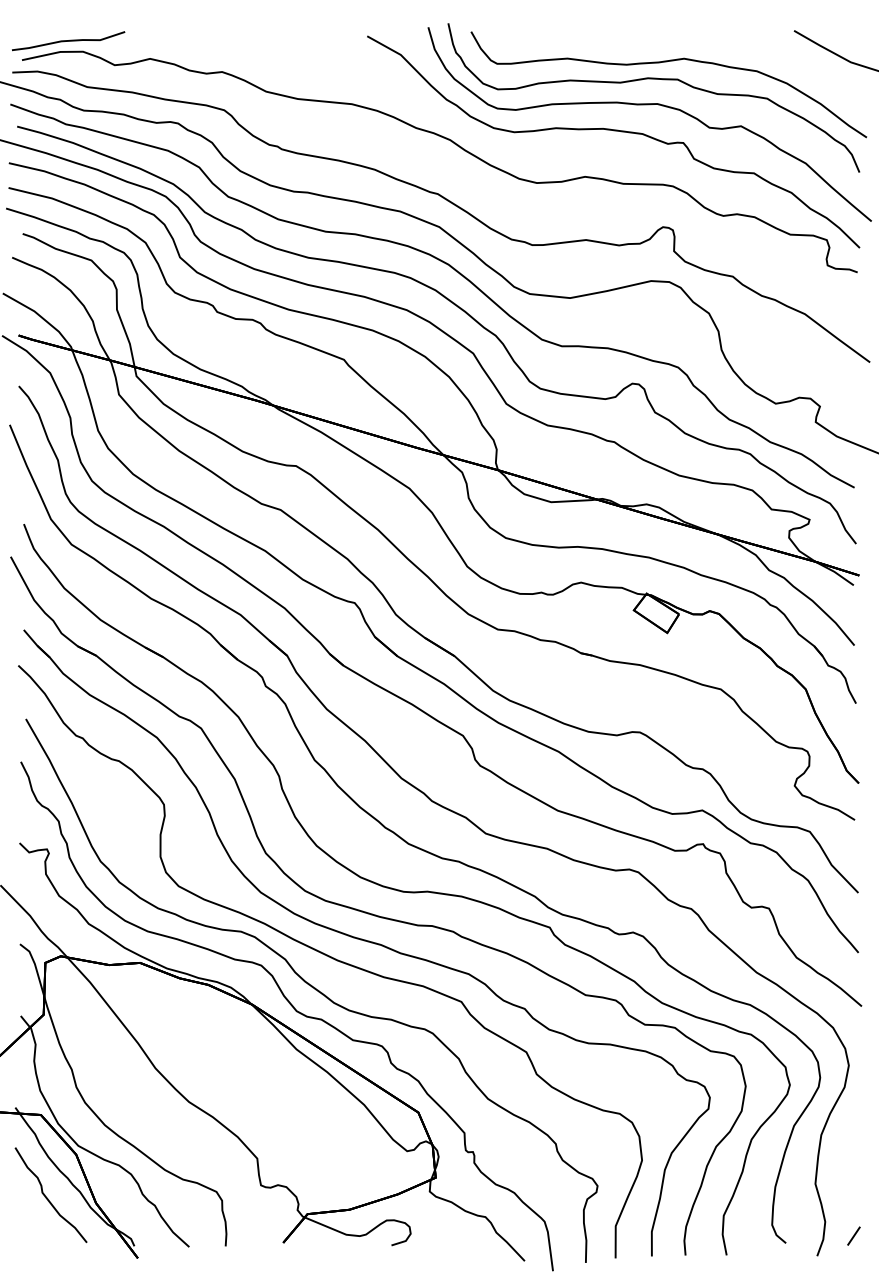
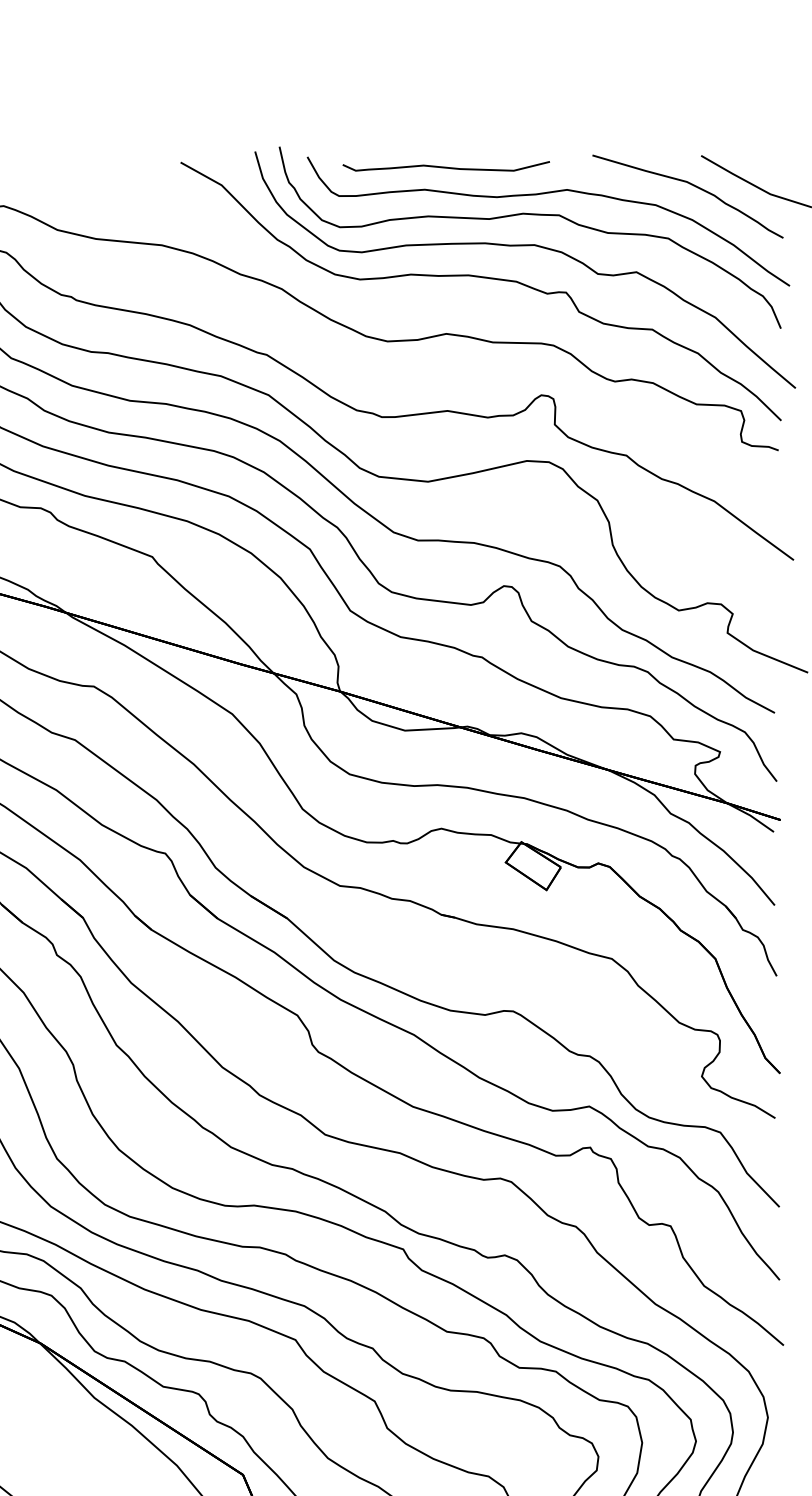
curve: (585, 39) -> (446, 166), added
curve: (786, 55) -> (691, 185), added

